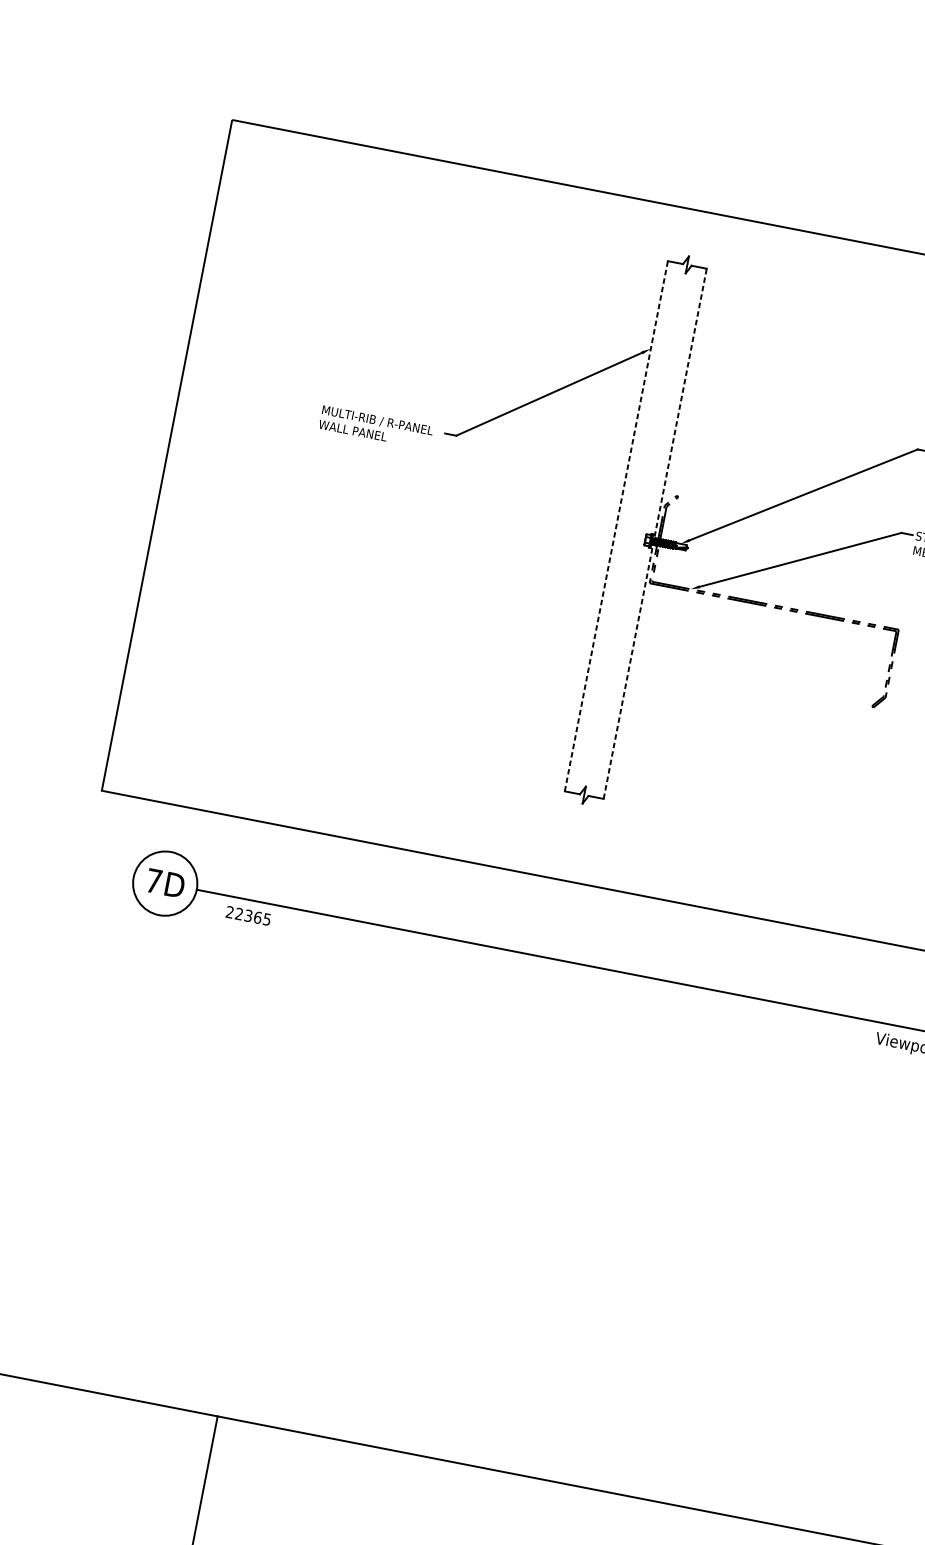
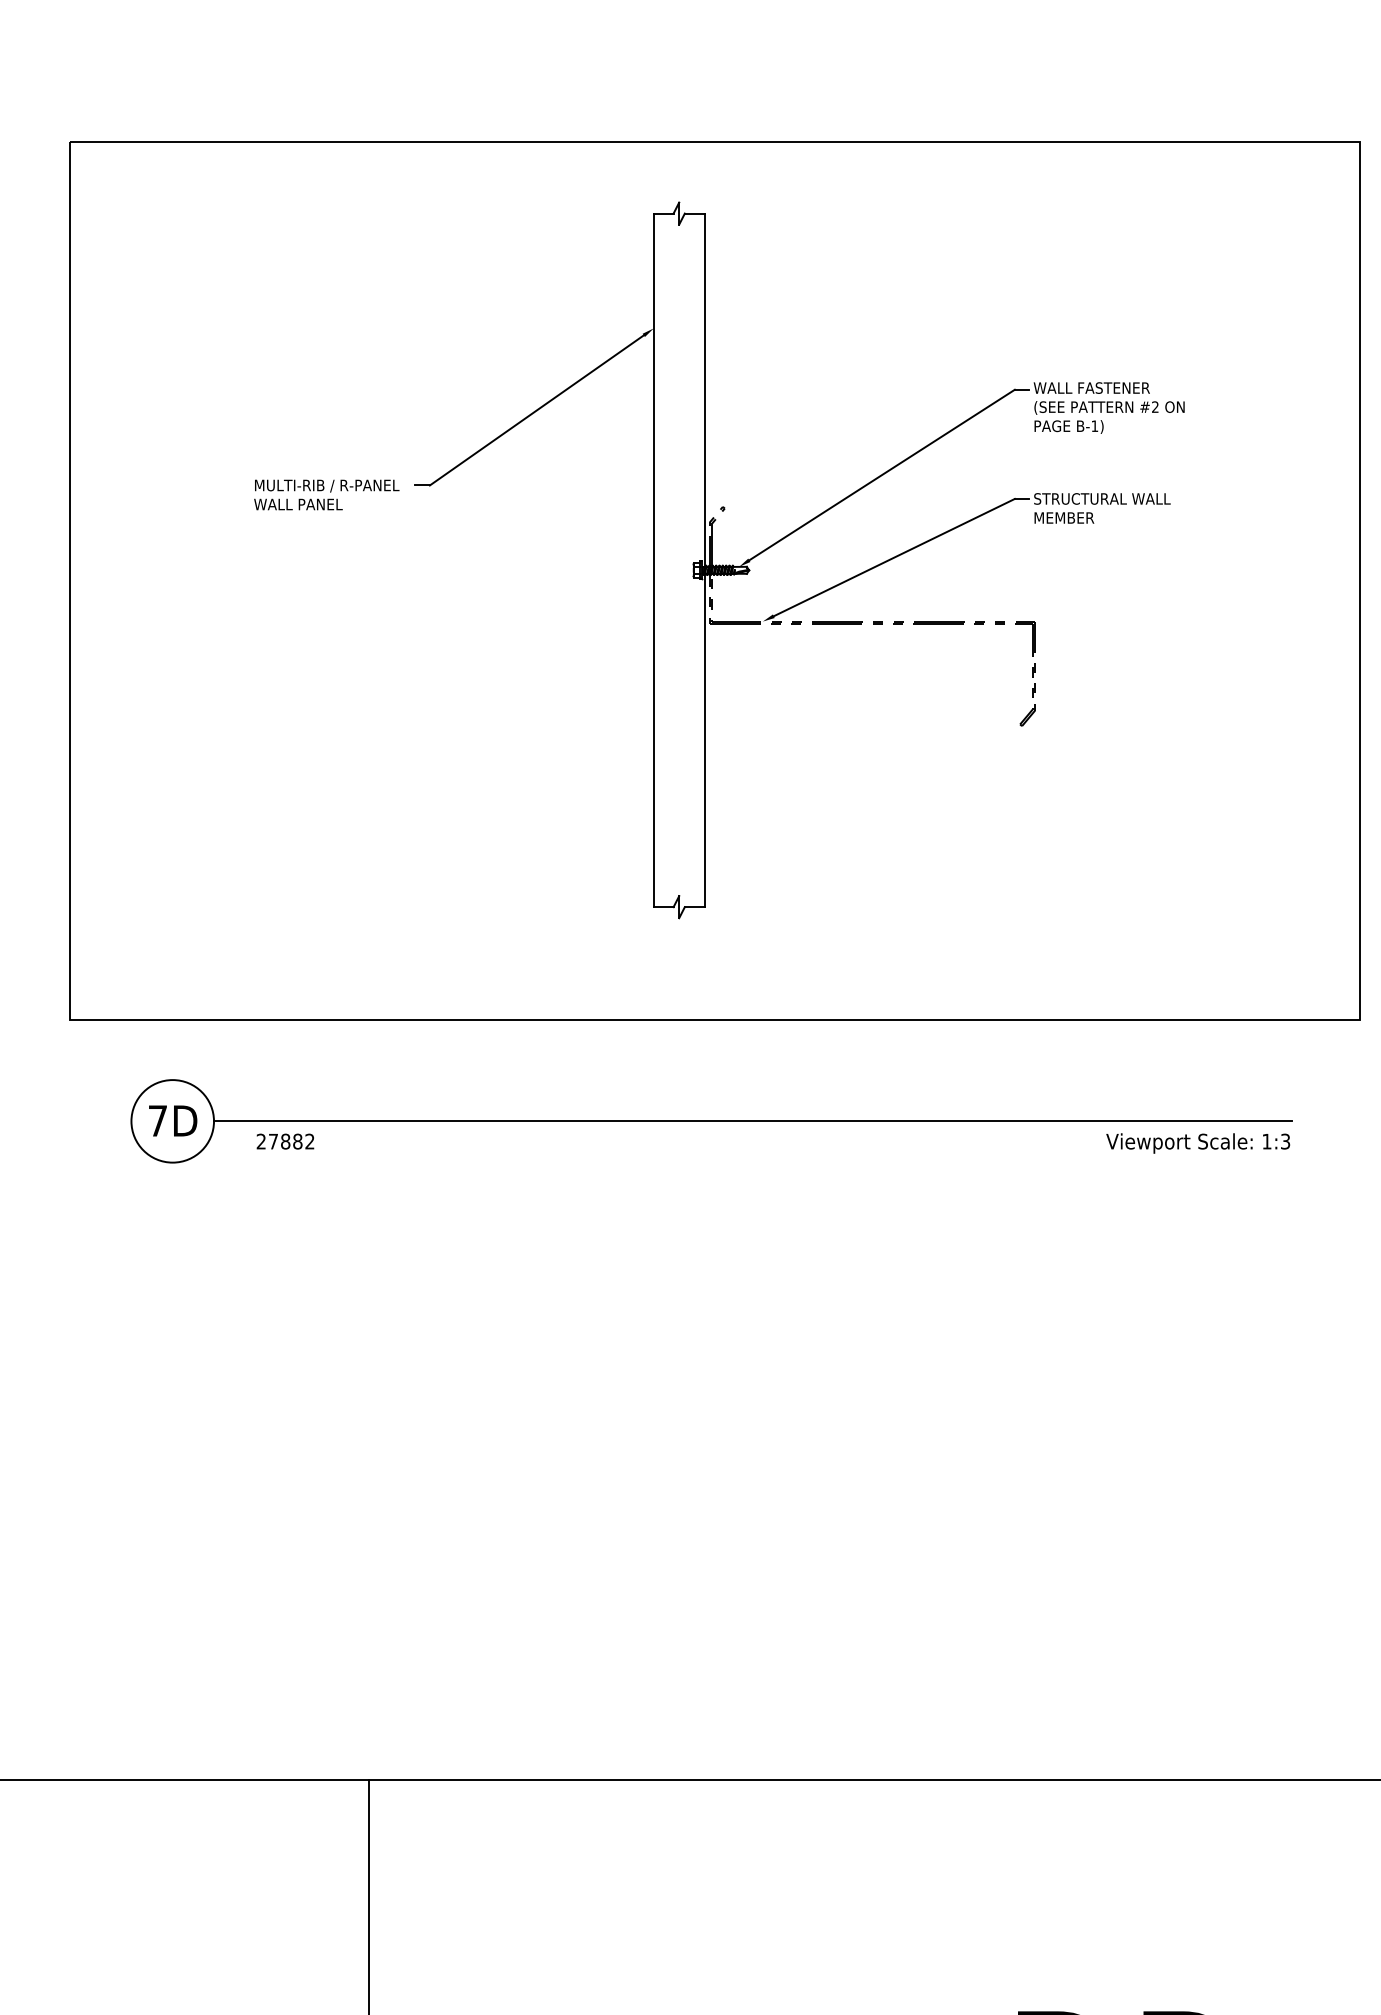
line: (616, 526) -> (653, 560), dashed -> solid
line: (655, 533) -> (704, 560), dashed -> solid
text: (253, 916) -> (291, 1141), 22365 -> 27882

